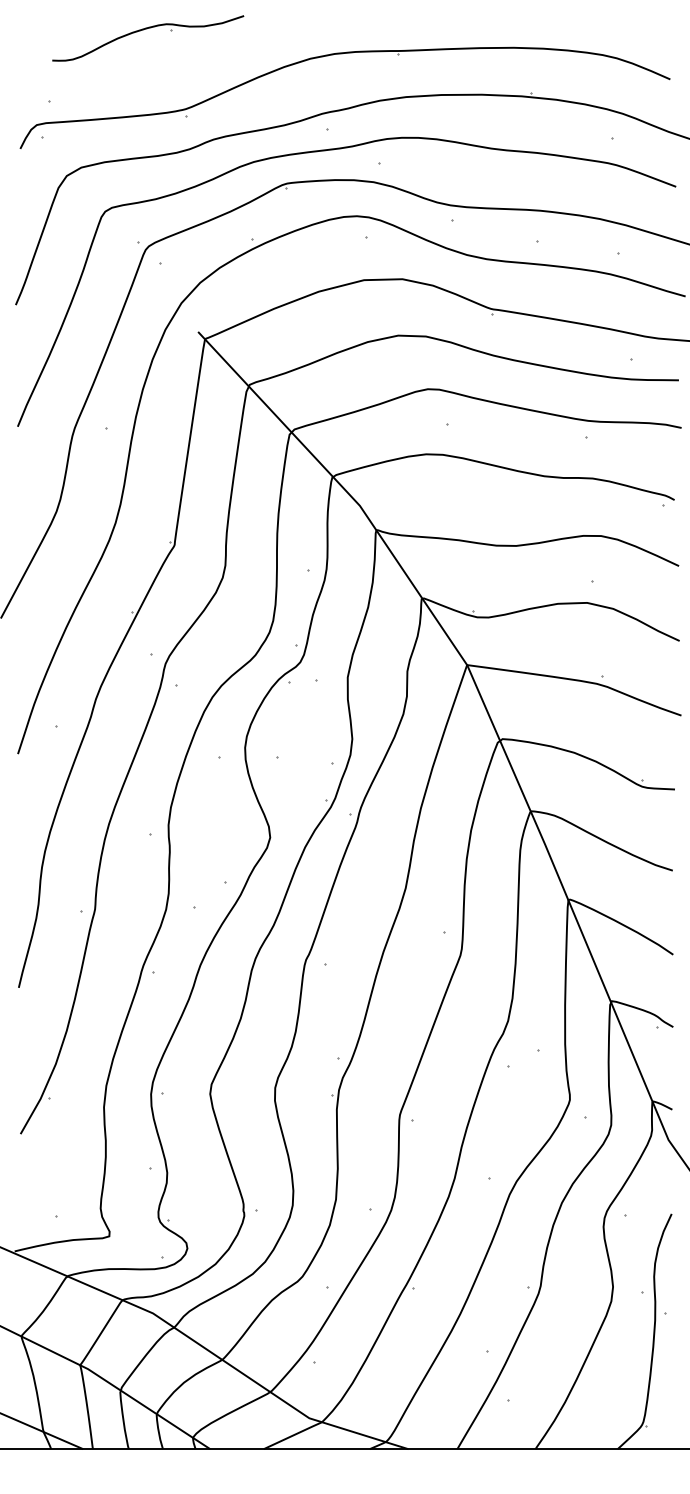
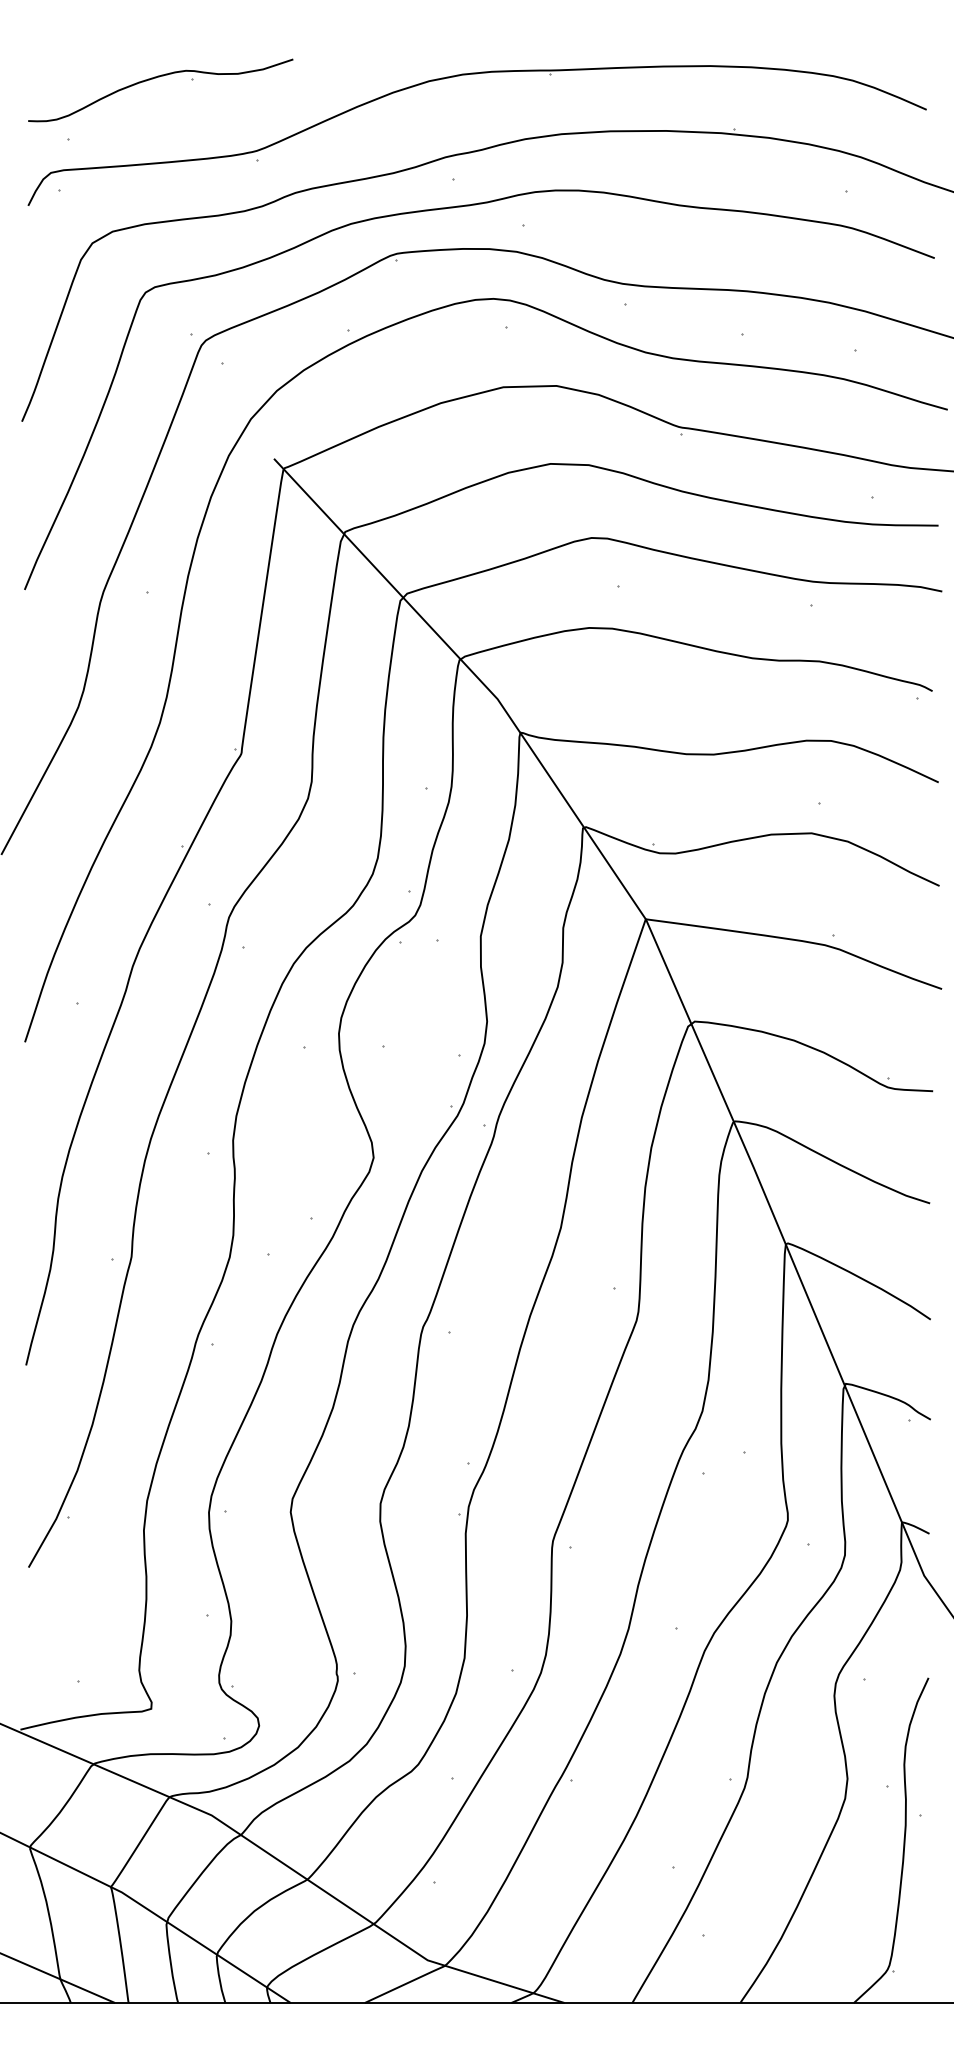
part: (147, 29) -> (159, 78), moved

